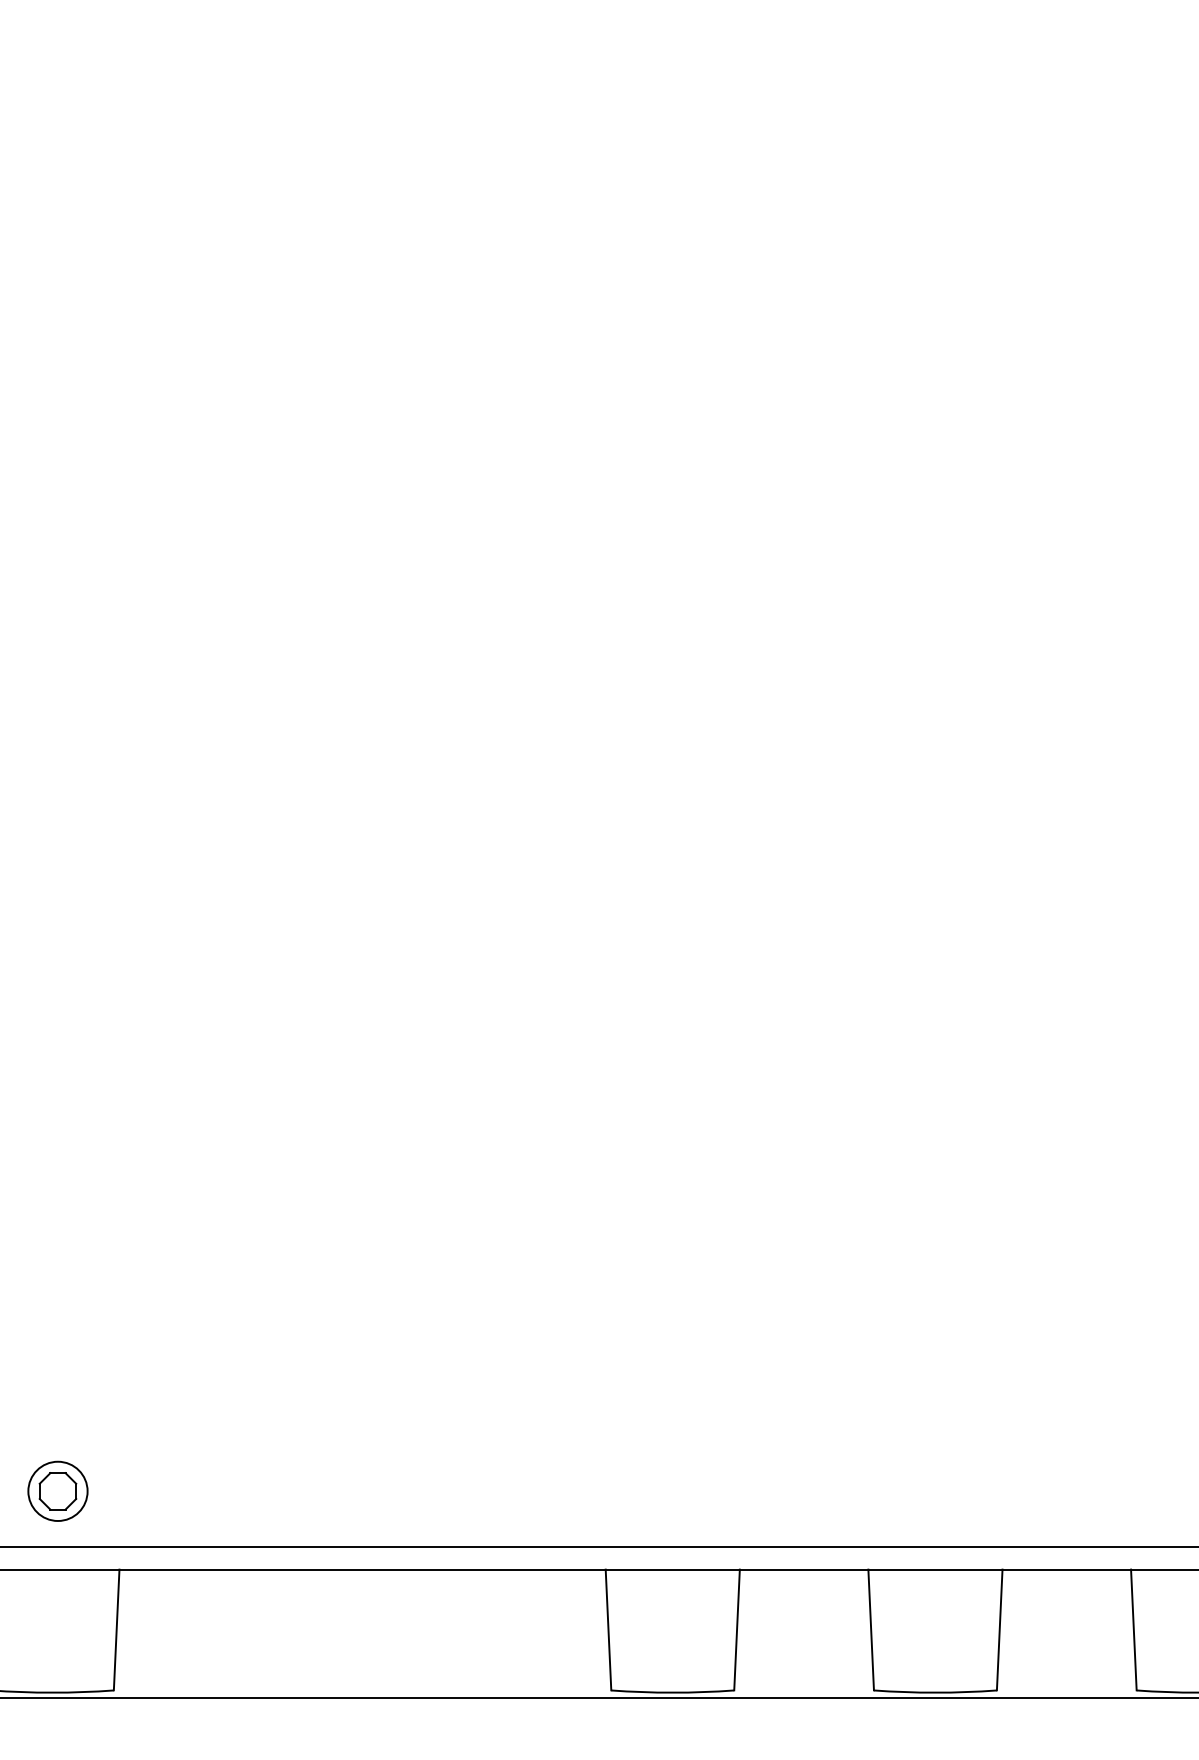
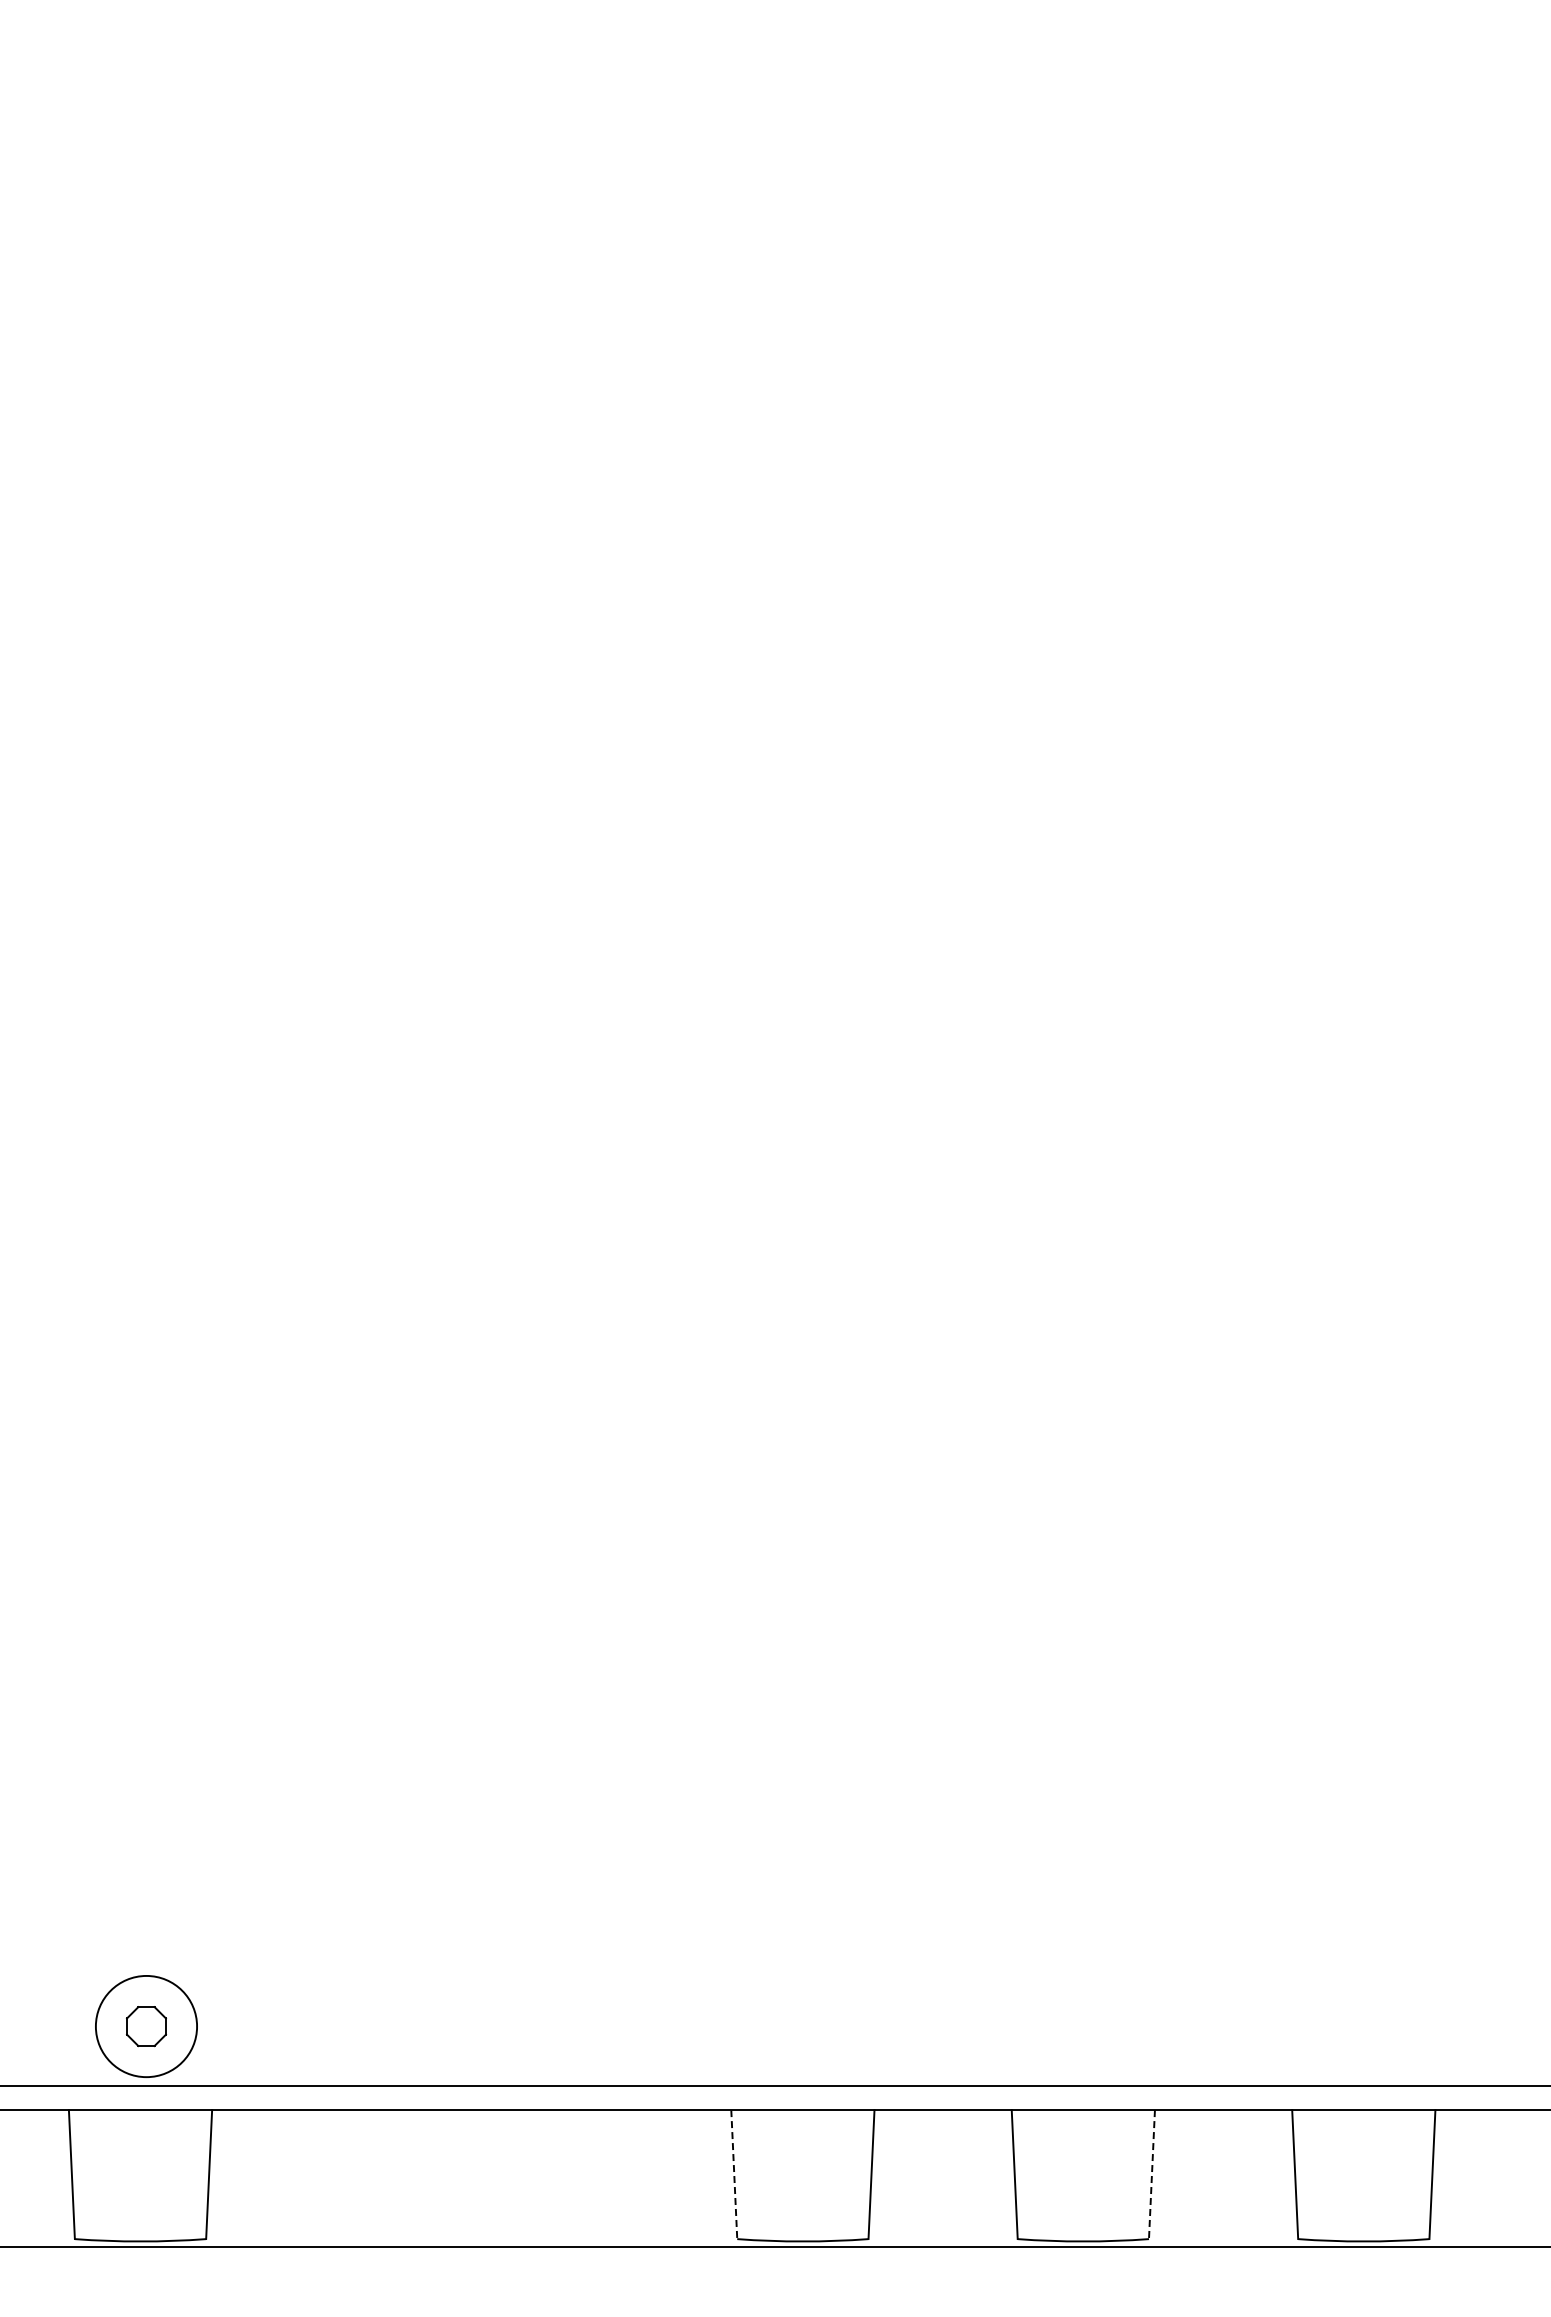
circle: (57, 1491) -> (146, 2026), size x1.6
line: (608, 1629) -> (734, 2174), solid -> dashed
line: (999, 1629) -> (1151, 2174), solid -> dashed

